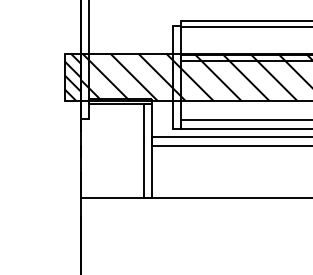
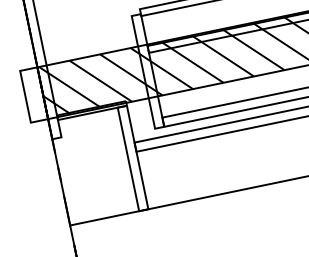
hatch: (72, 76) -> (33, 94), removed

